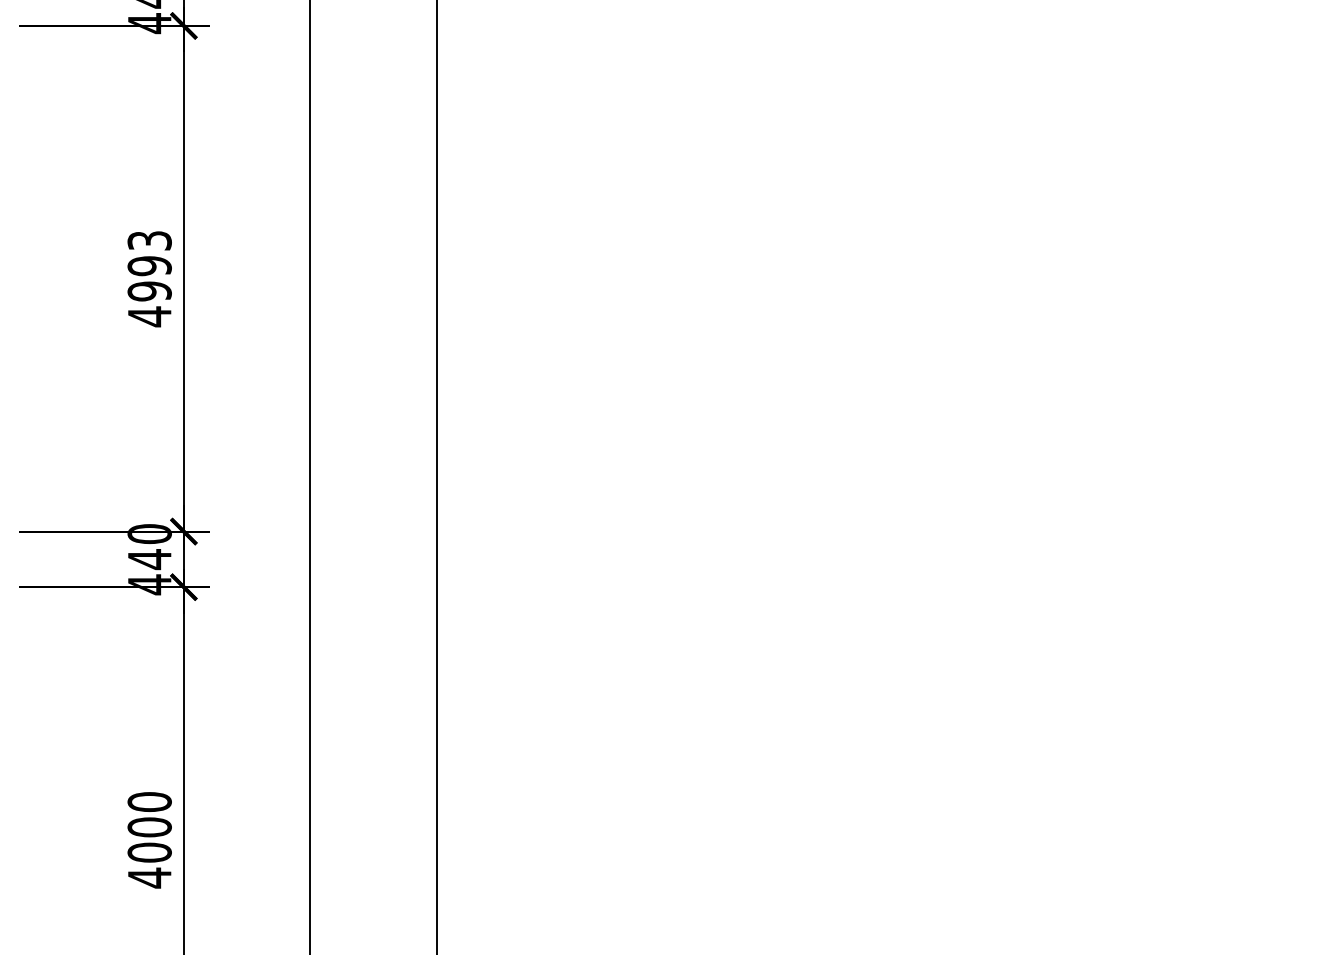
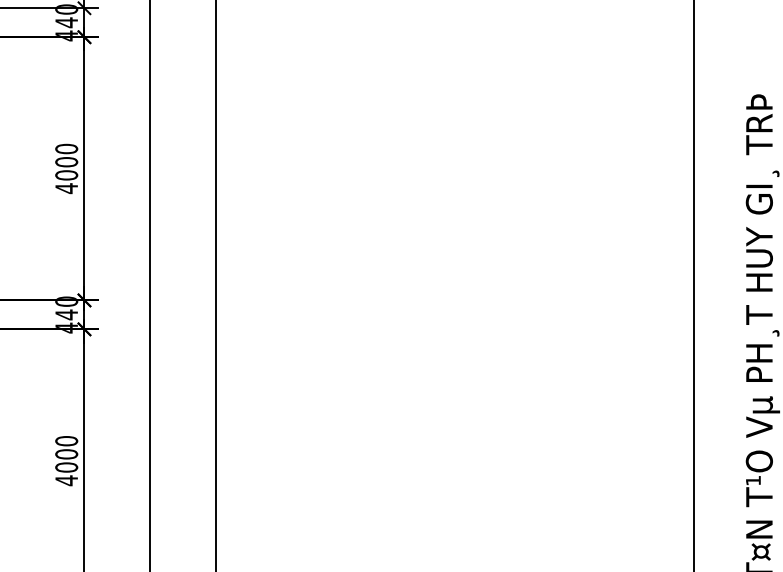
text: (149, 264) -> (66, 161), 4993 -> 4000

